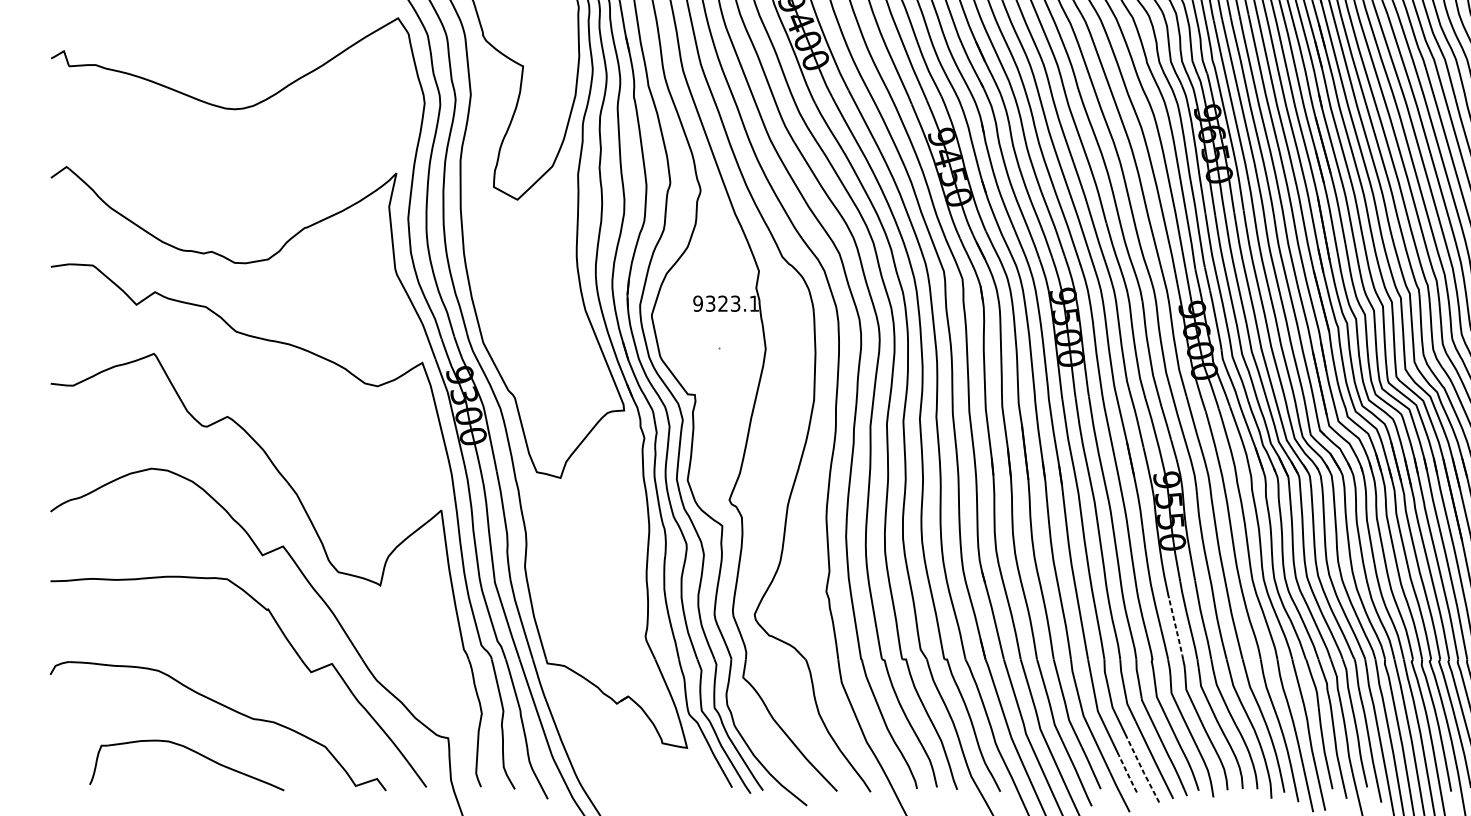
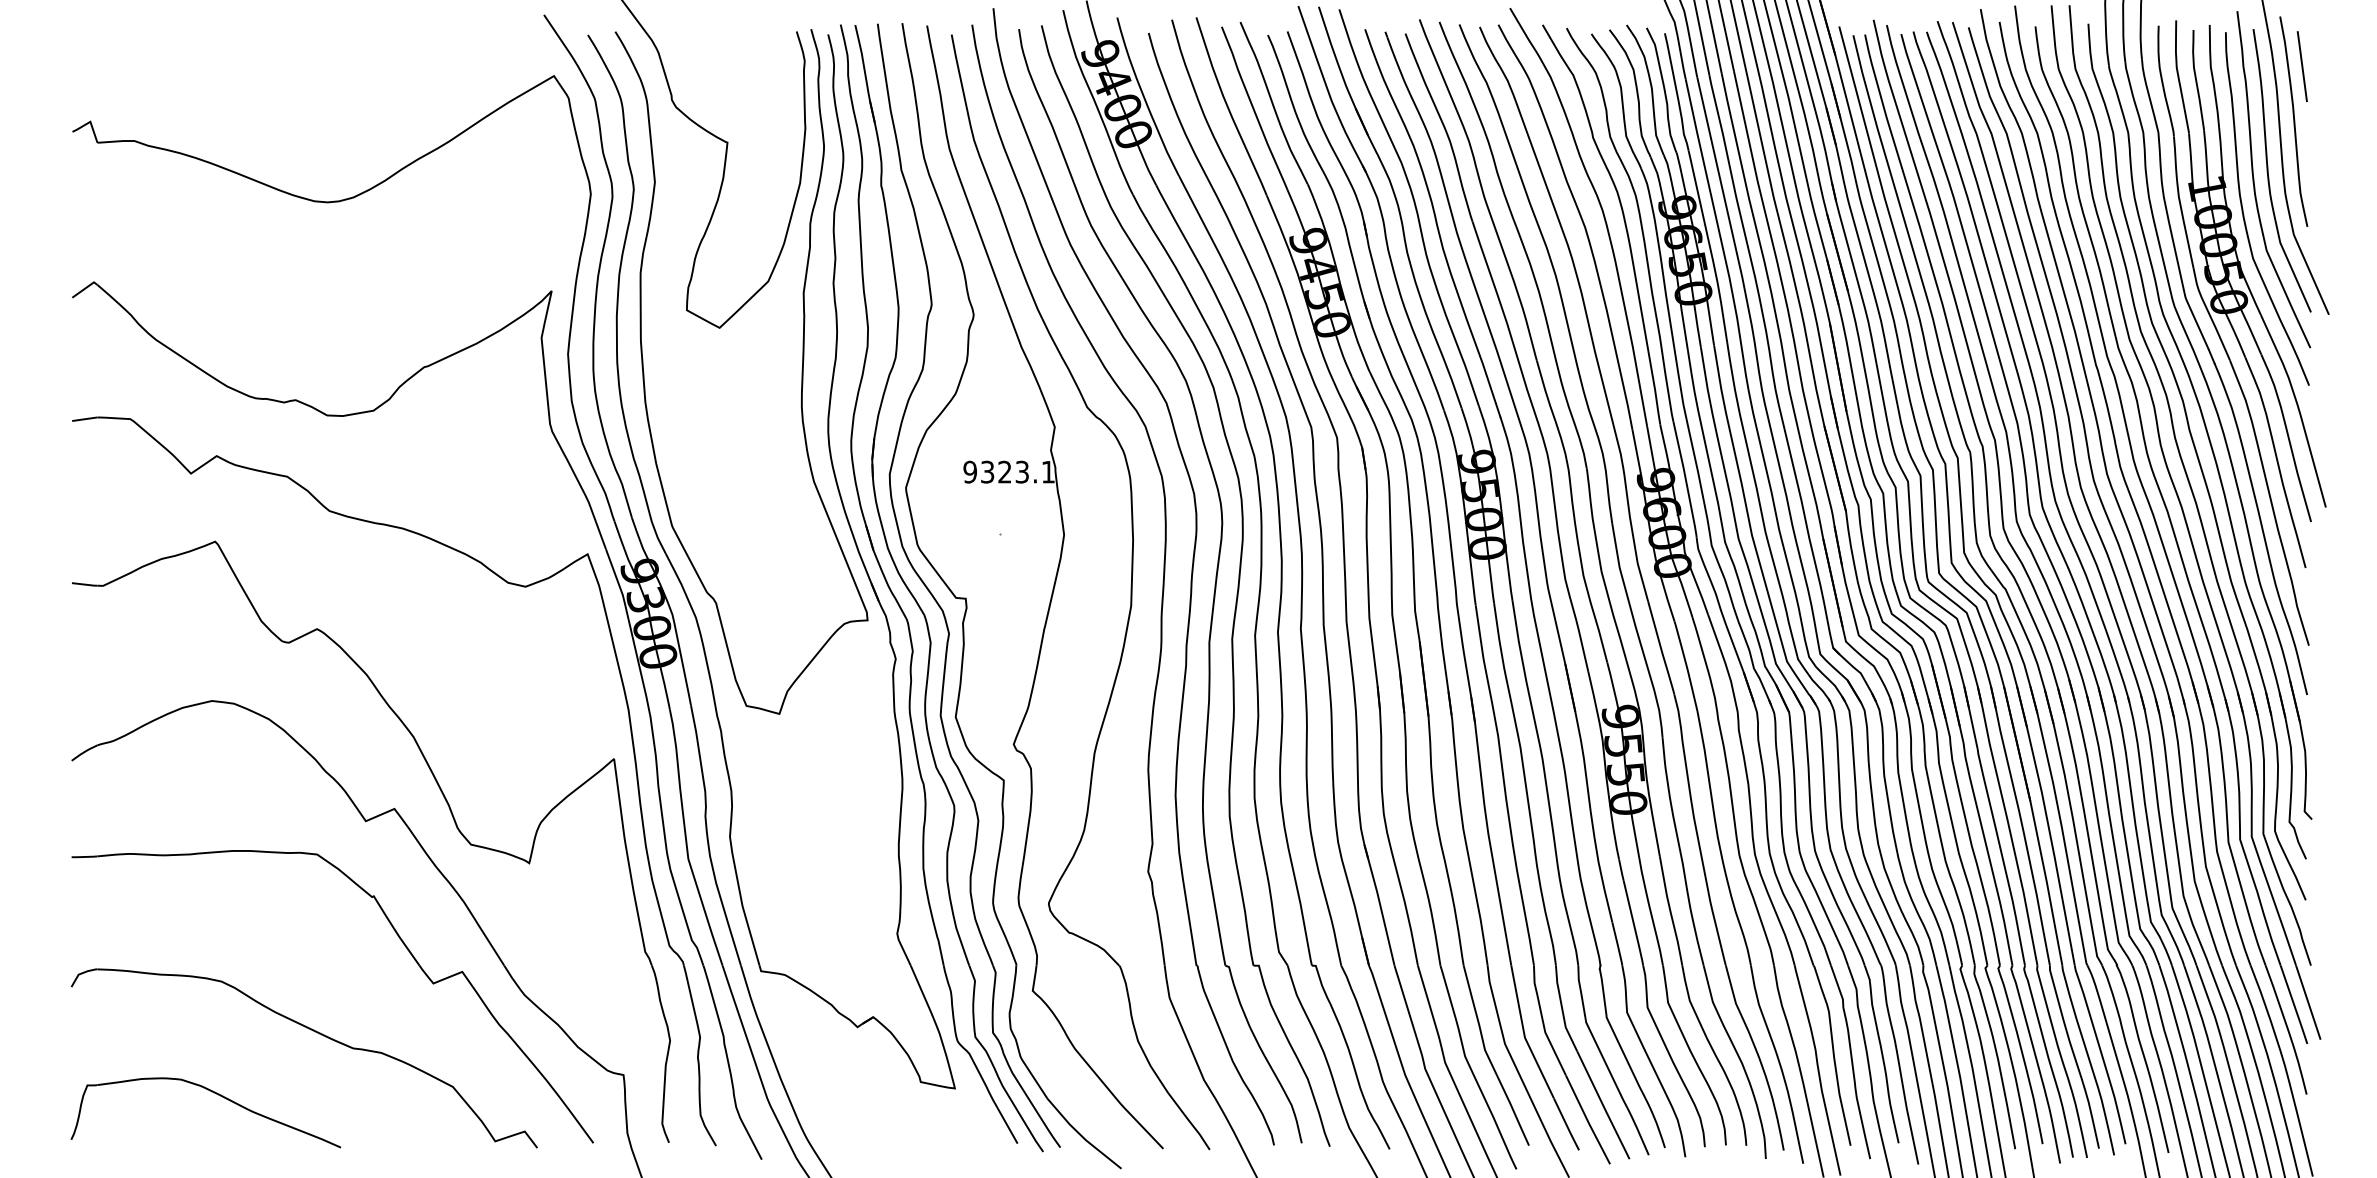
line: (1176, 629) -> (1633, 924), dashed -> solid
part: (193, 751) -> (214, 1093), moved
line: (1142, 771) -> (1587, 1120), dashed -> solid
line: (1127, 773) -> (1566, 1124), dashed -> solid

